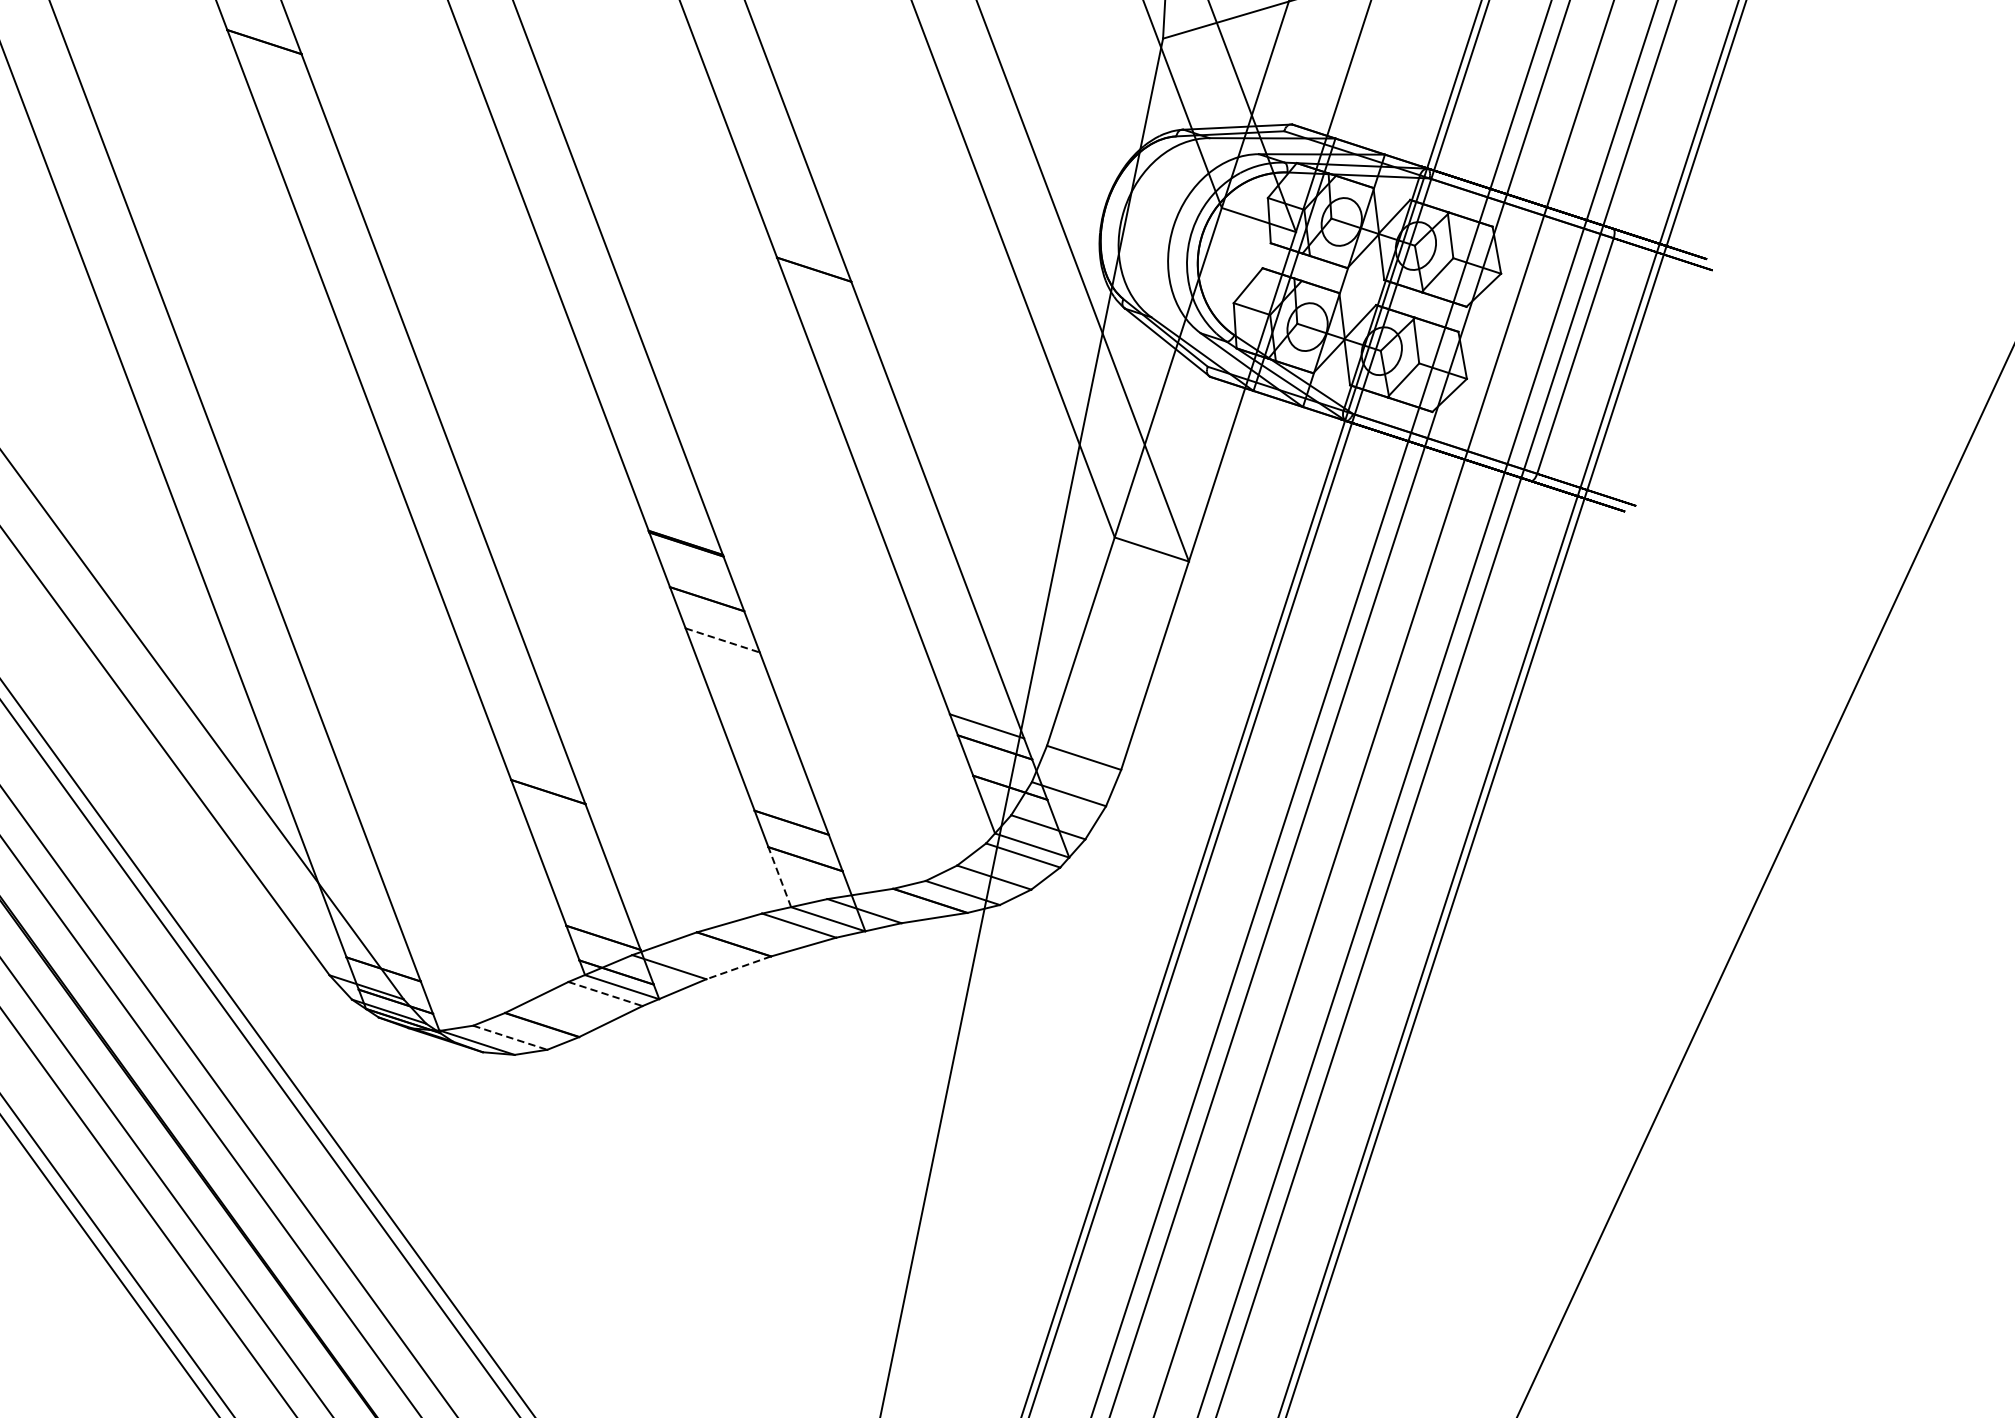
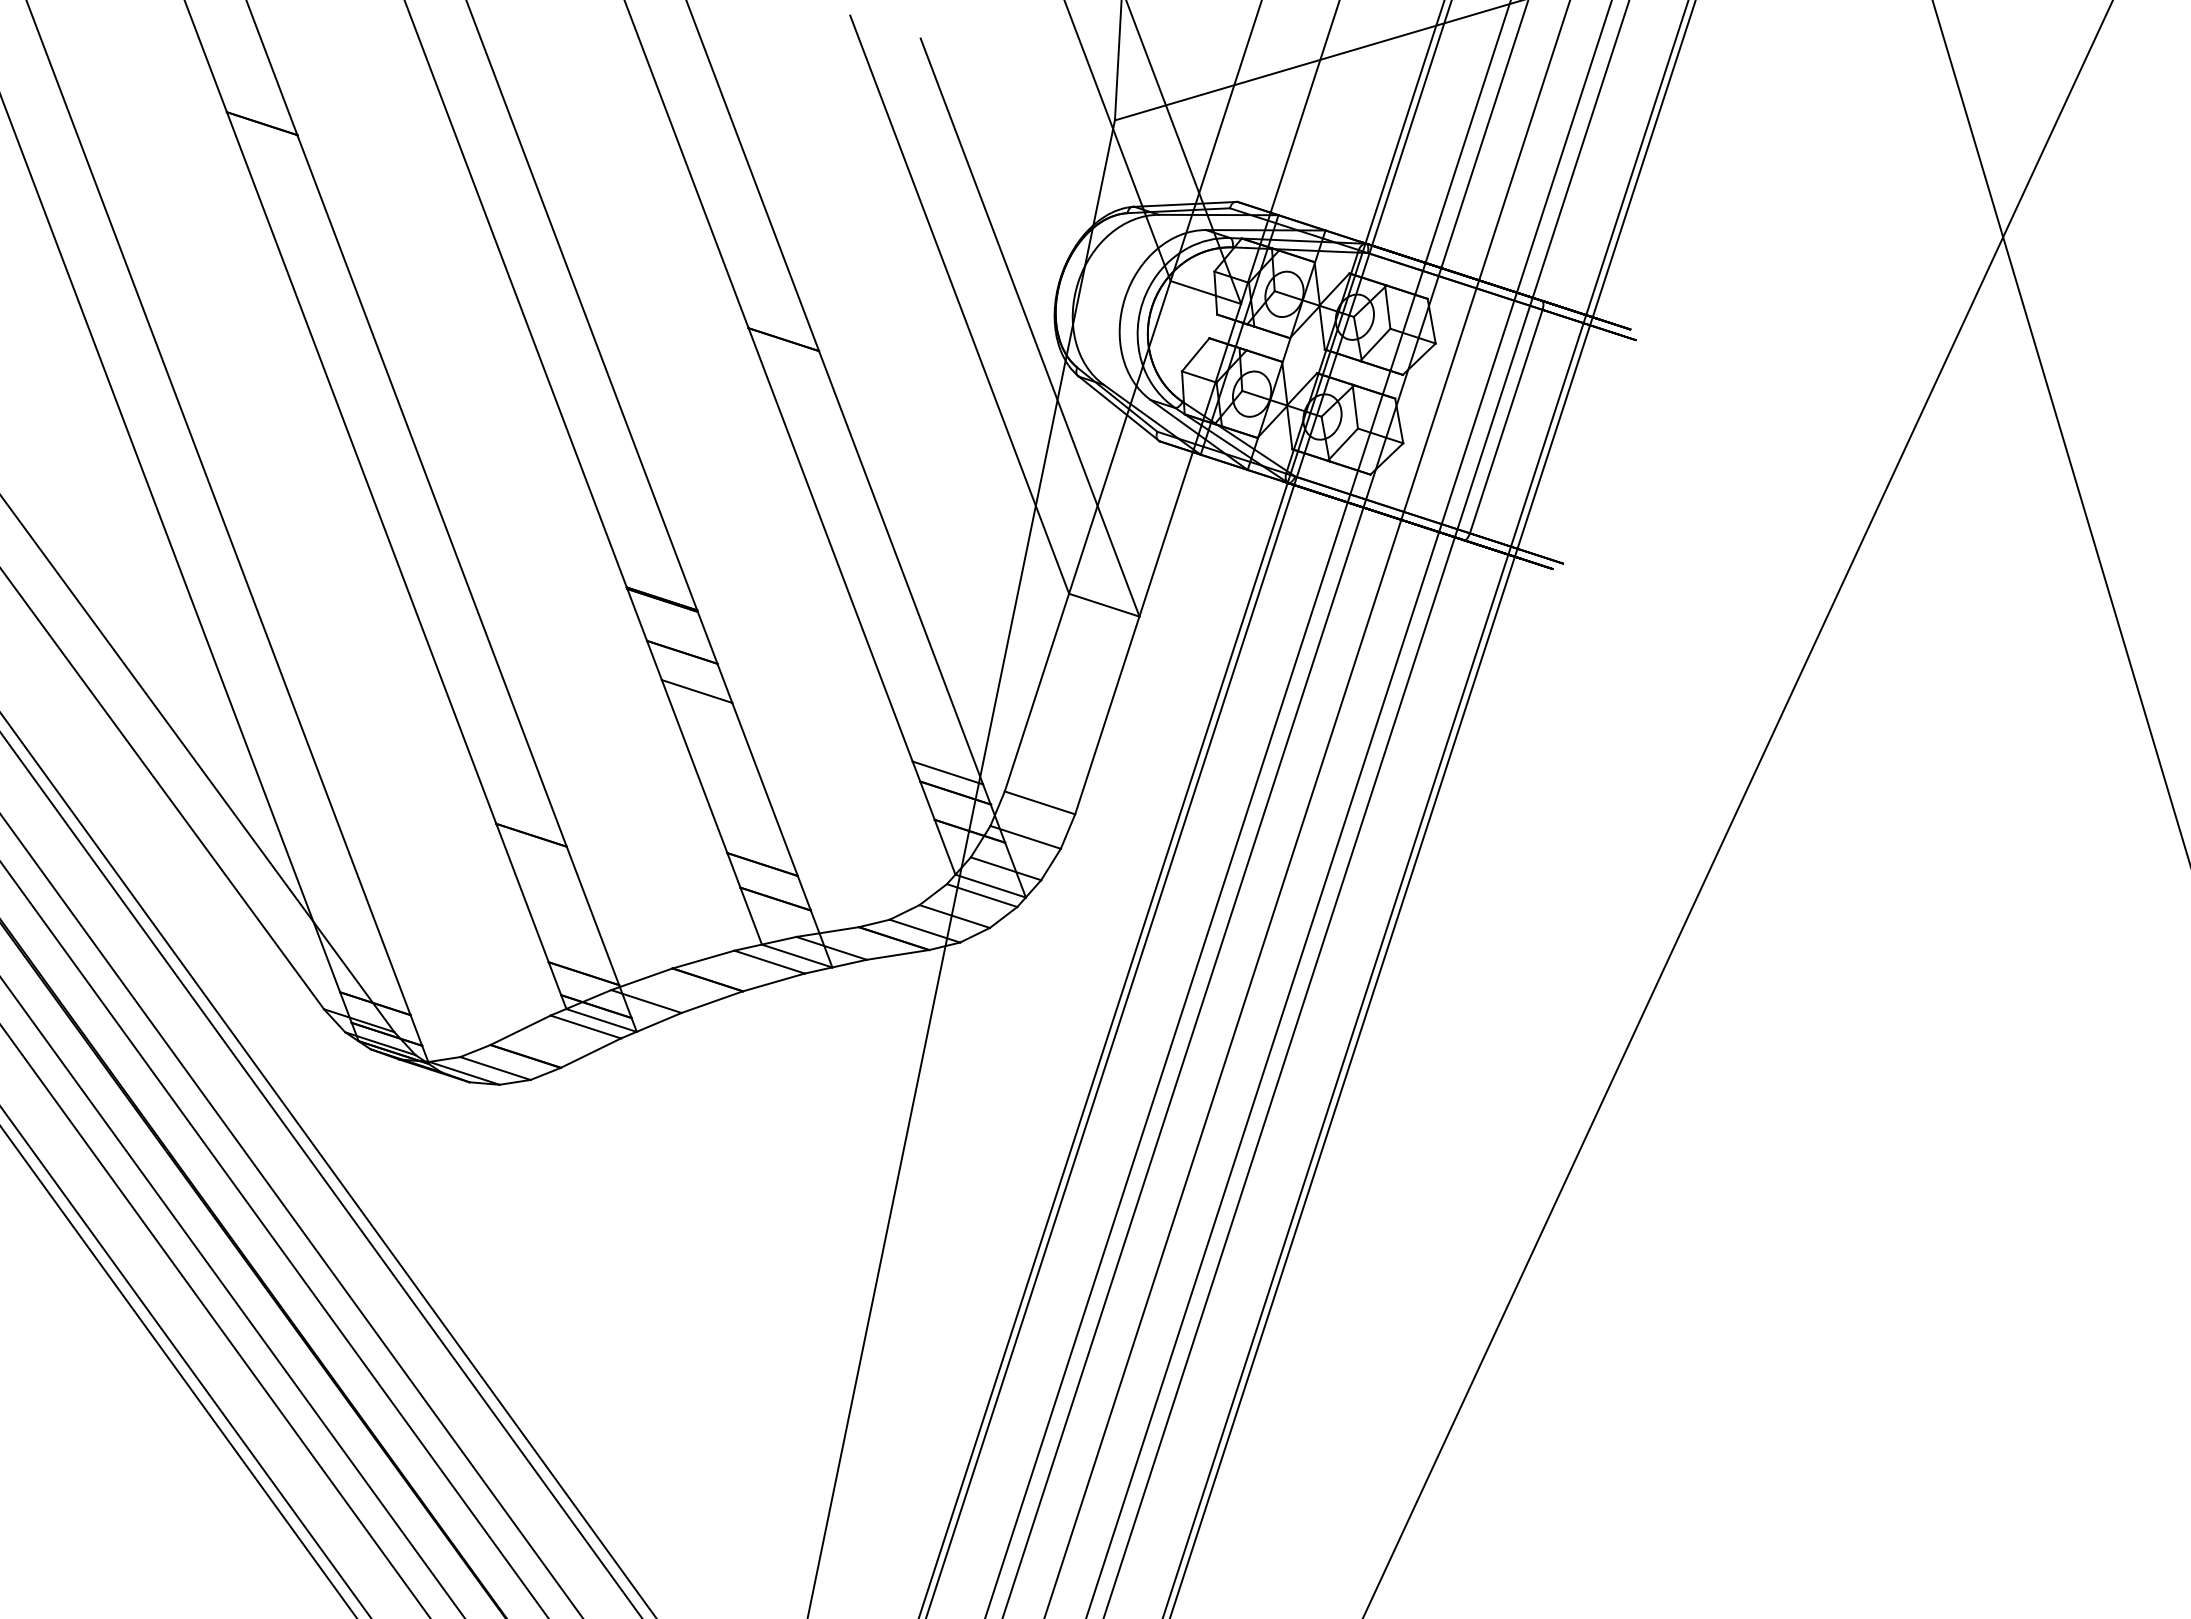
line: (723, 640) -> (697, 691), dashed -> solid
line: (780, 876) -> (751, 915), dashed -> solid
line: (737, 968) -> (711, 1002), dashed -> solid
line: (605, 994) -> (585, 1027), dashed -> solid
line: (510, 1037) -> (495, 1068), dashed -> solid

